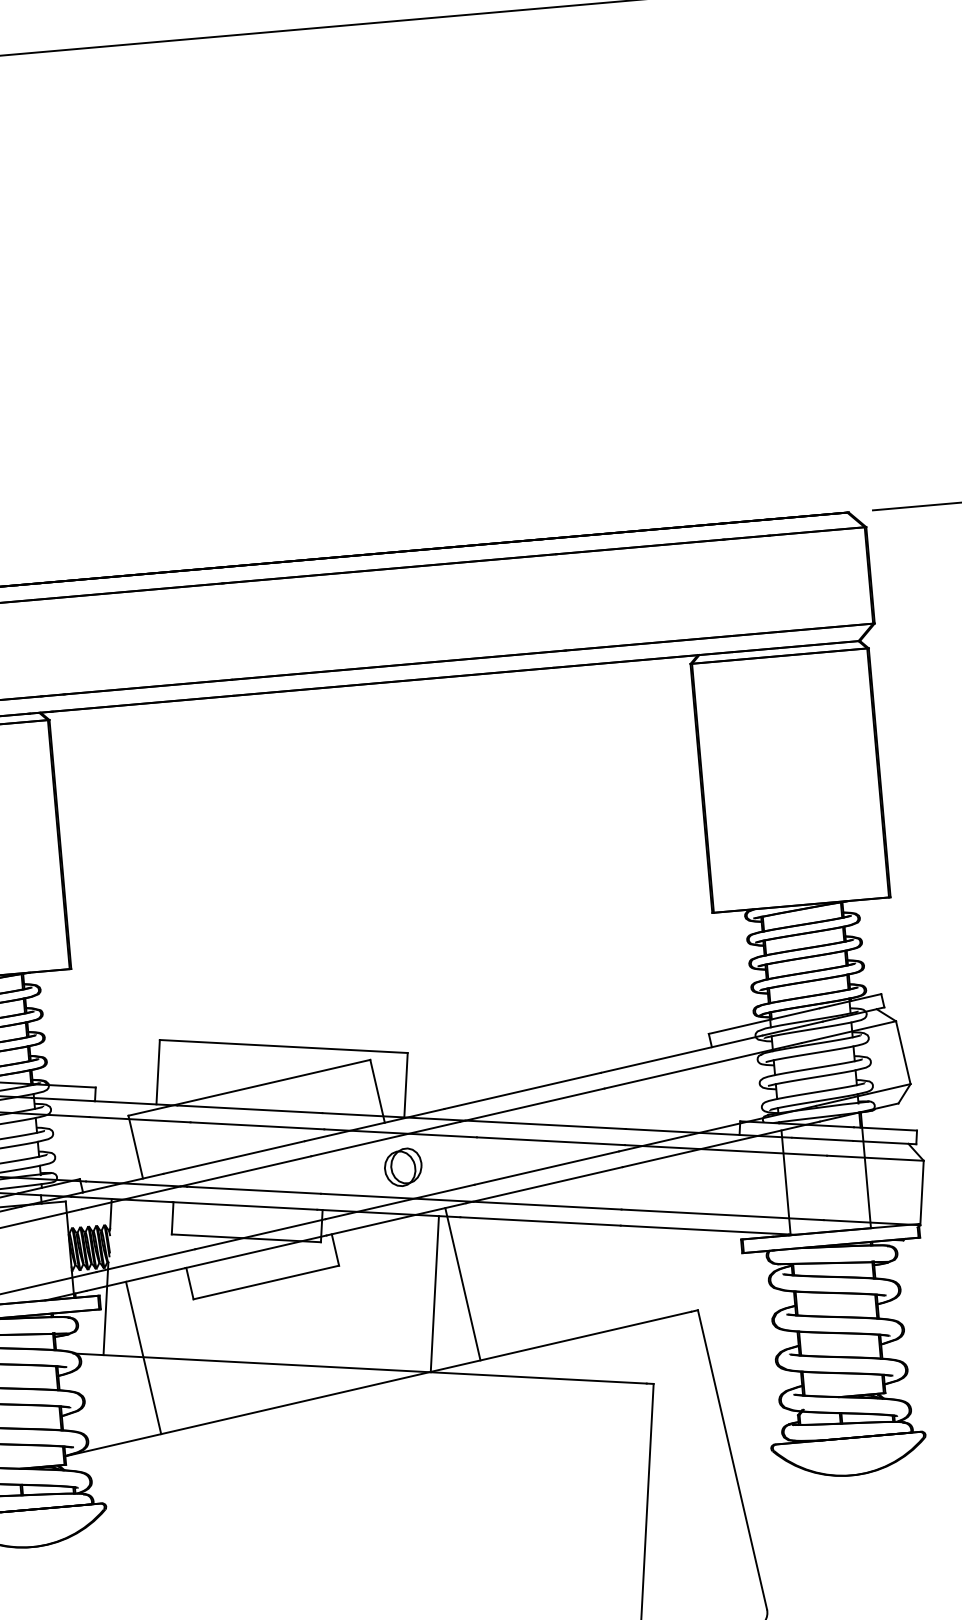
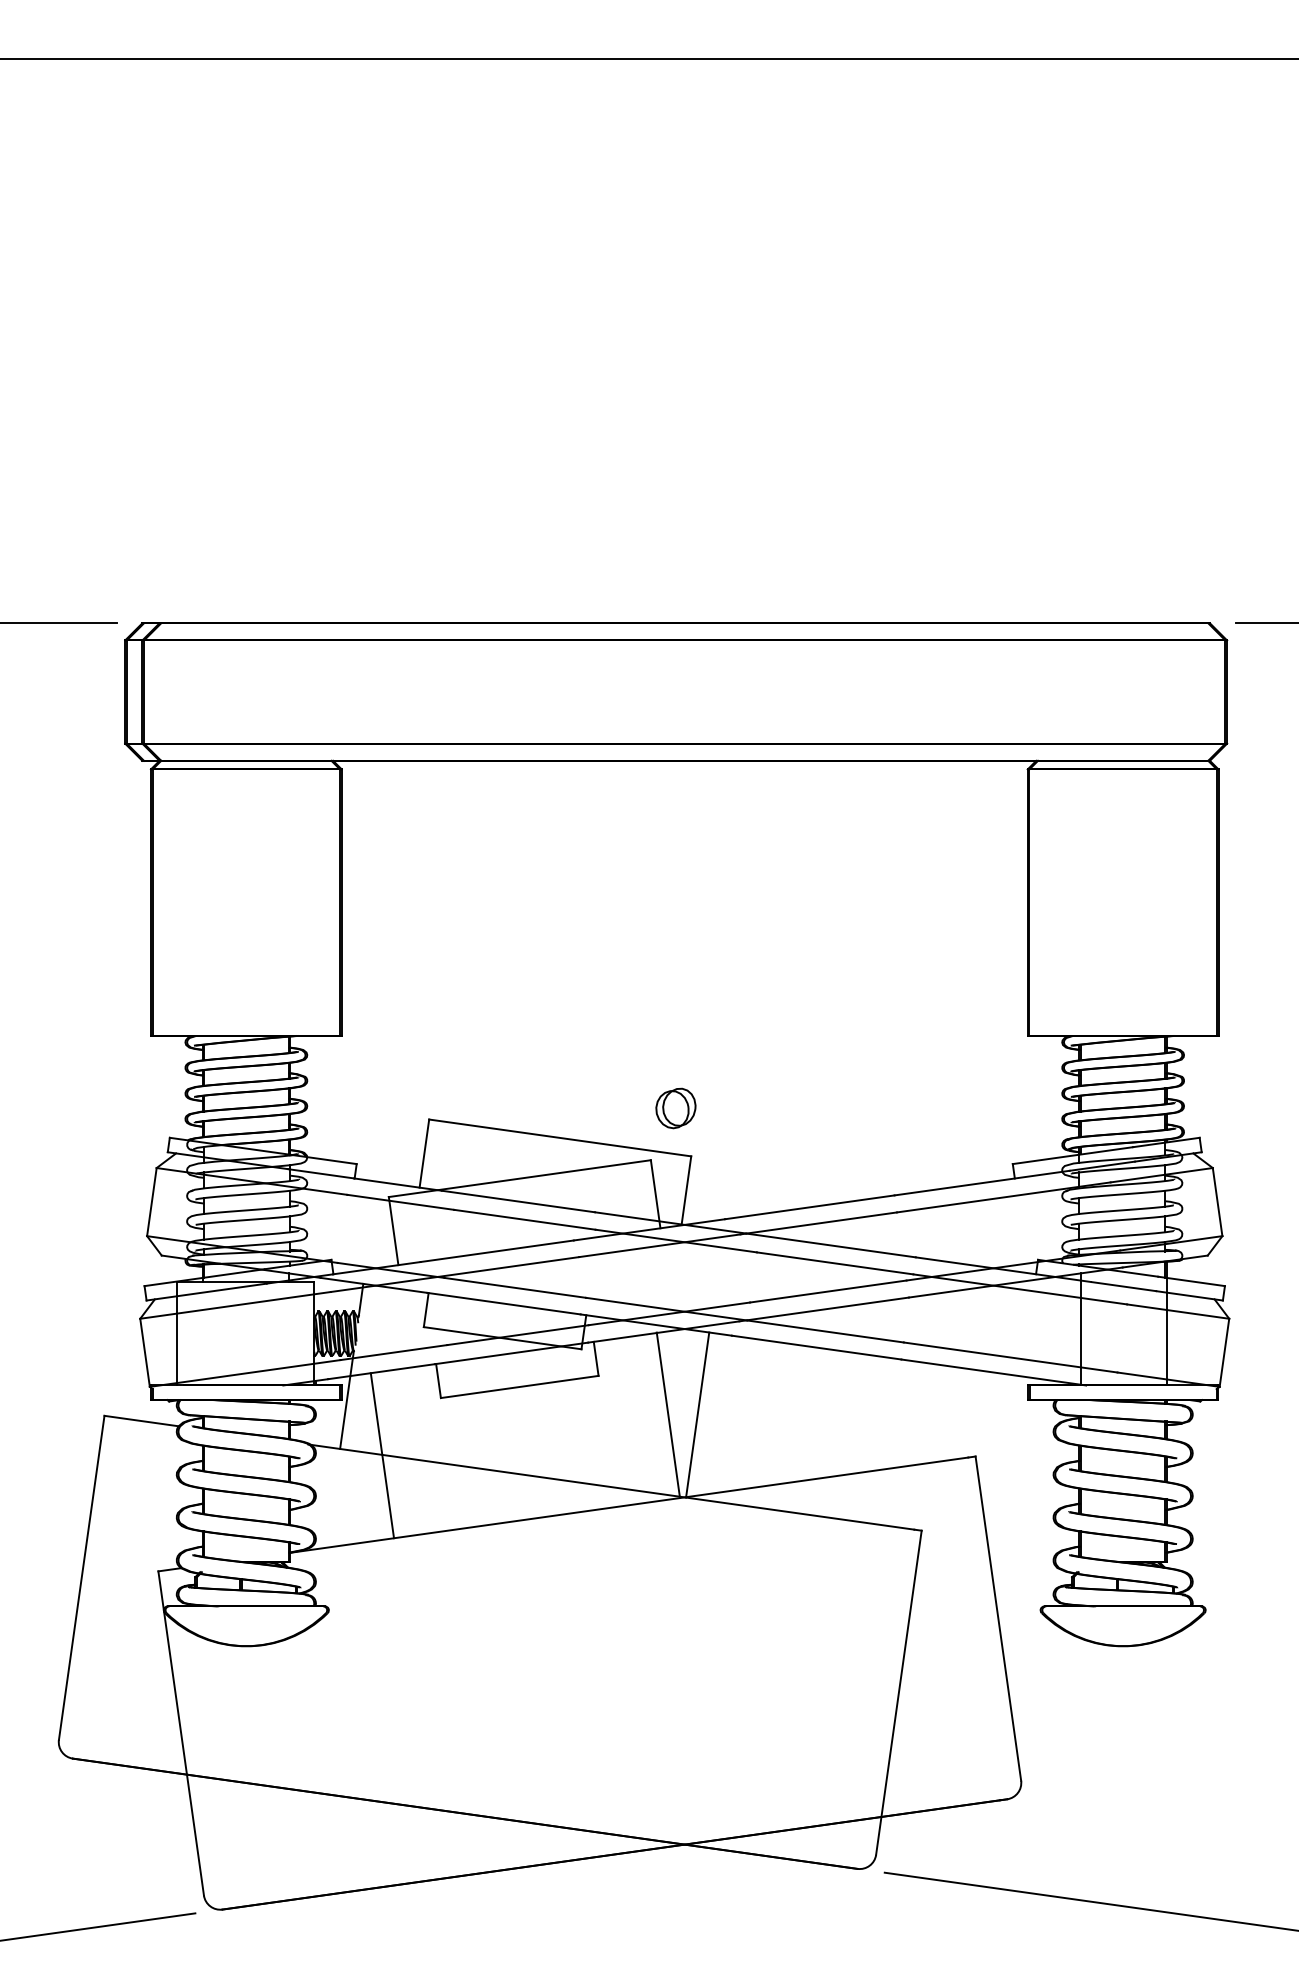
part: (402, 1167) -> (675, 1108), moved
line: (462, 1283) -> (667, 1414), moved

